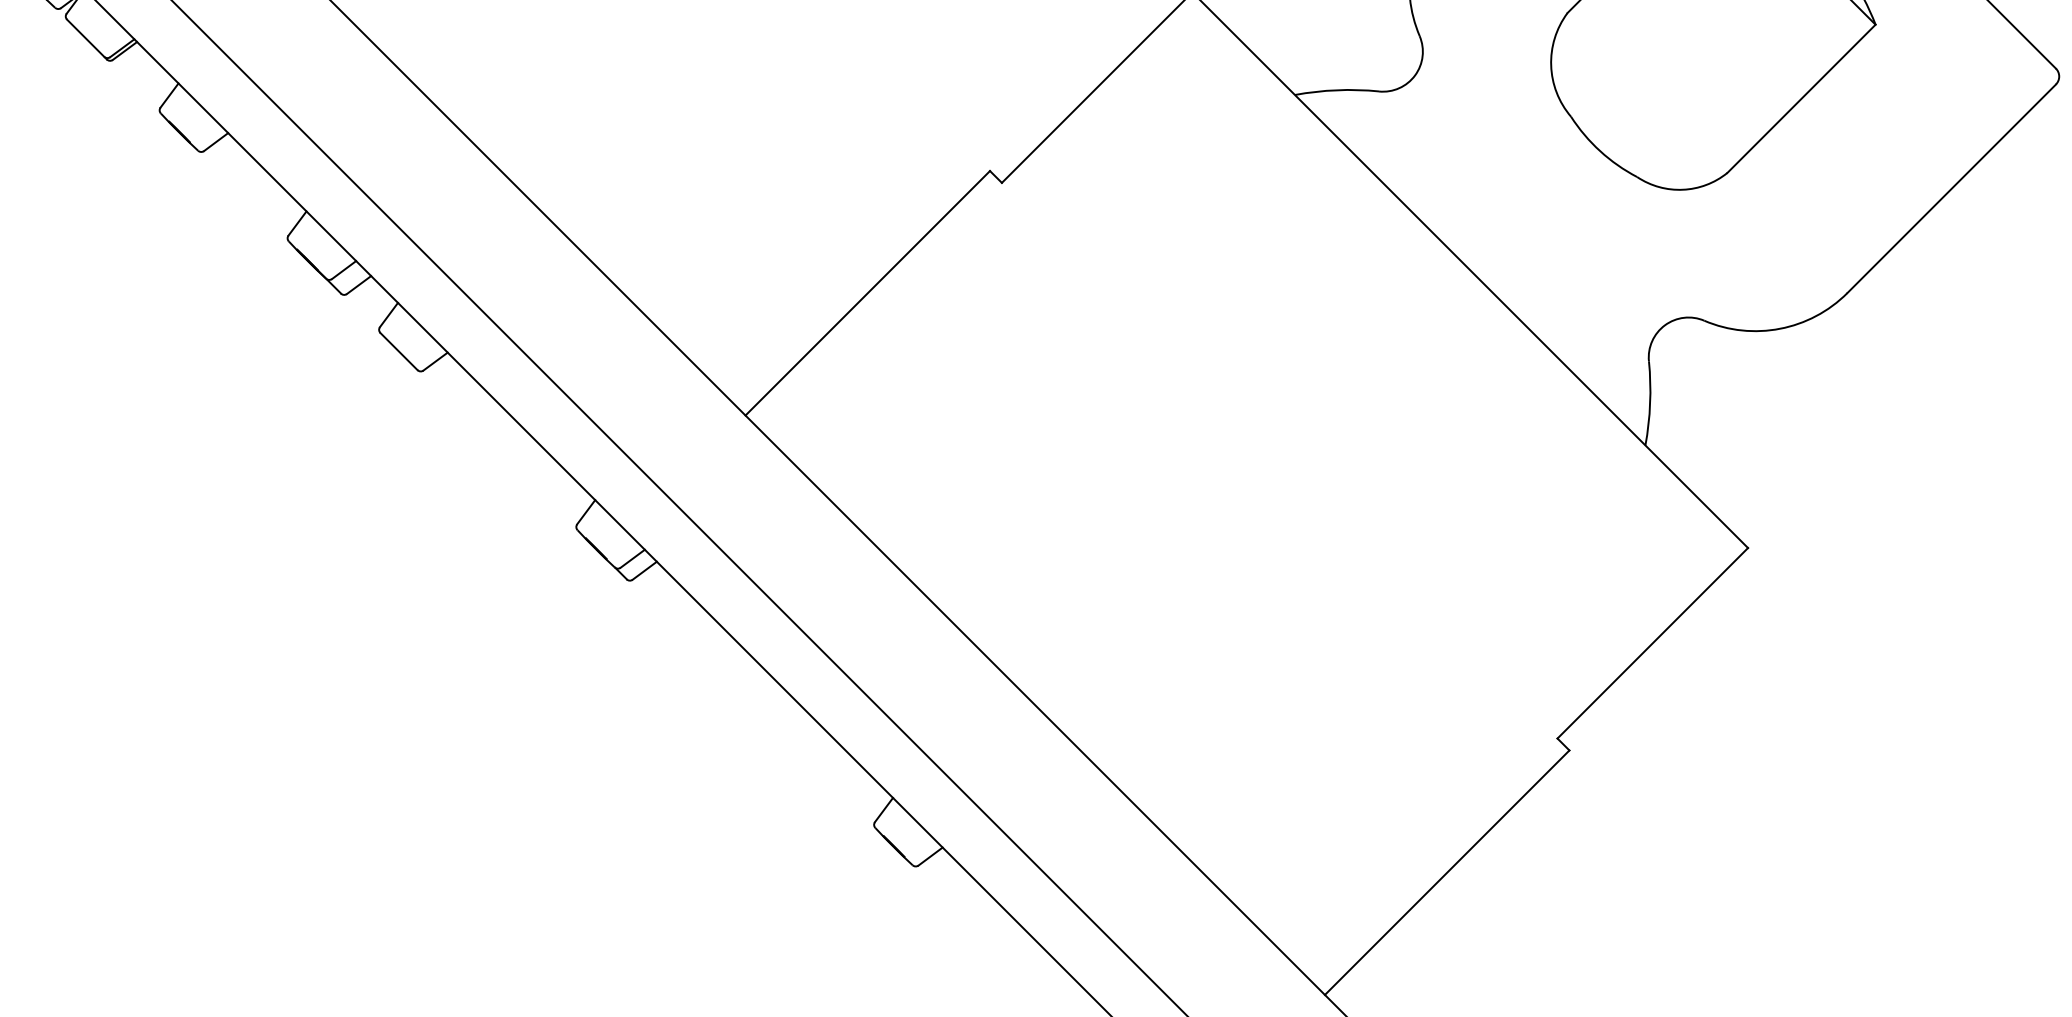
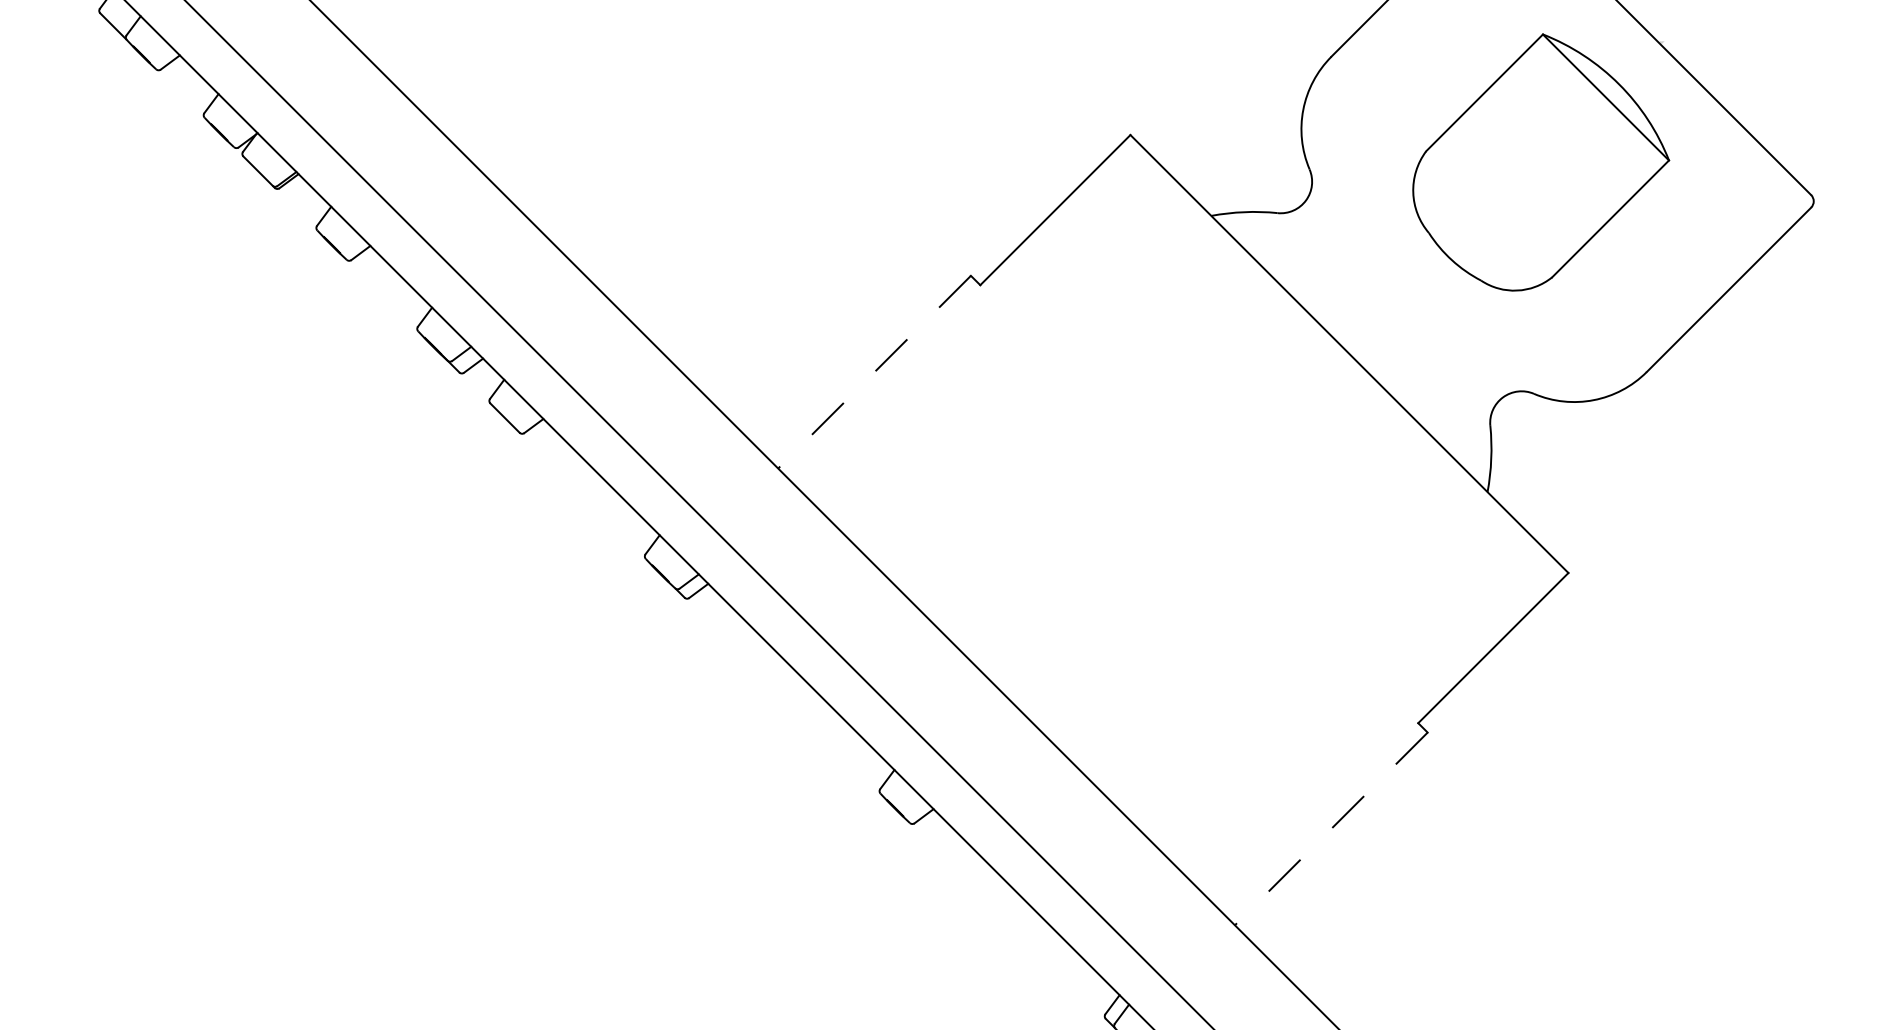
line: (867, 293) -> (874, 372), solid -> dashed
line: (1446, 873) -> (1330, 829), solid -> dashed

